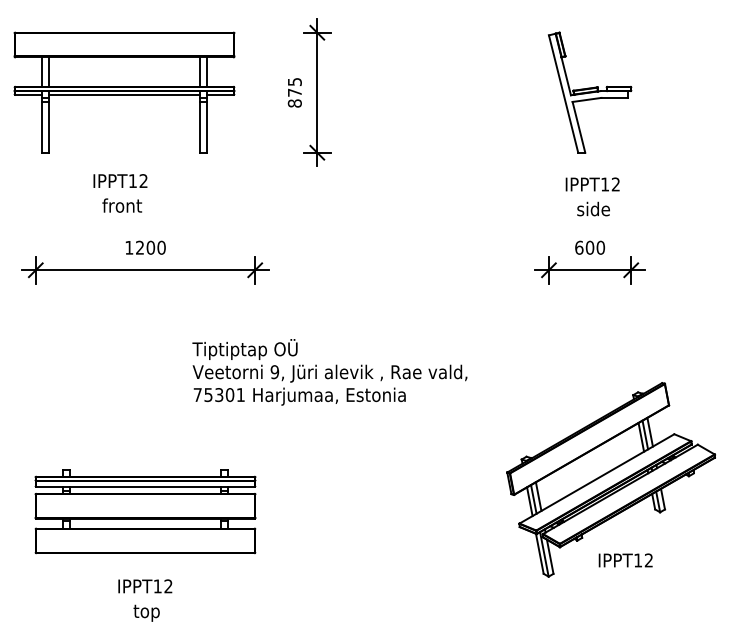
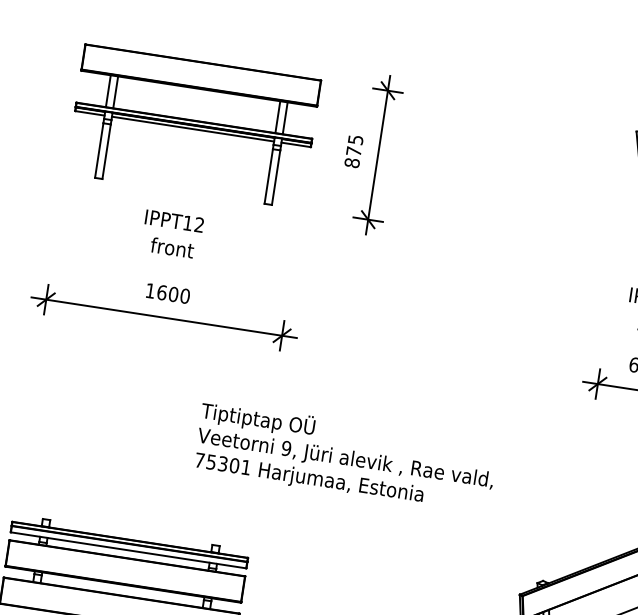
part: (124, 95) -> (192, 129), moved
text: (140, 247) -> (162, 292), 1200 -> 1600

